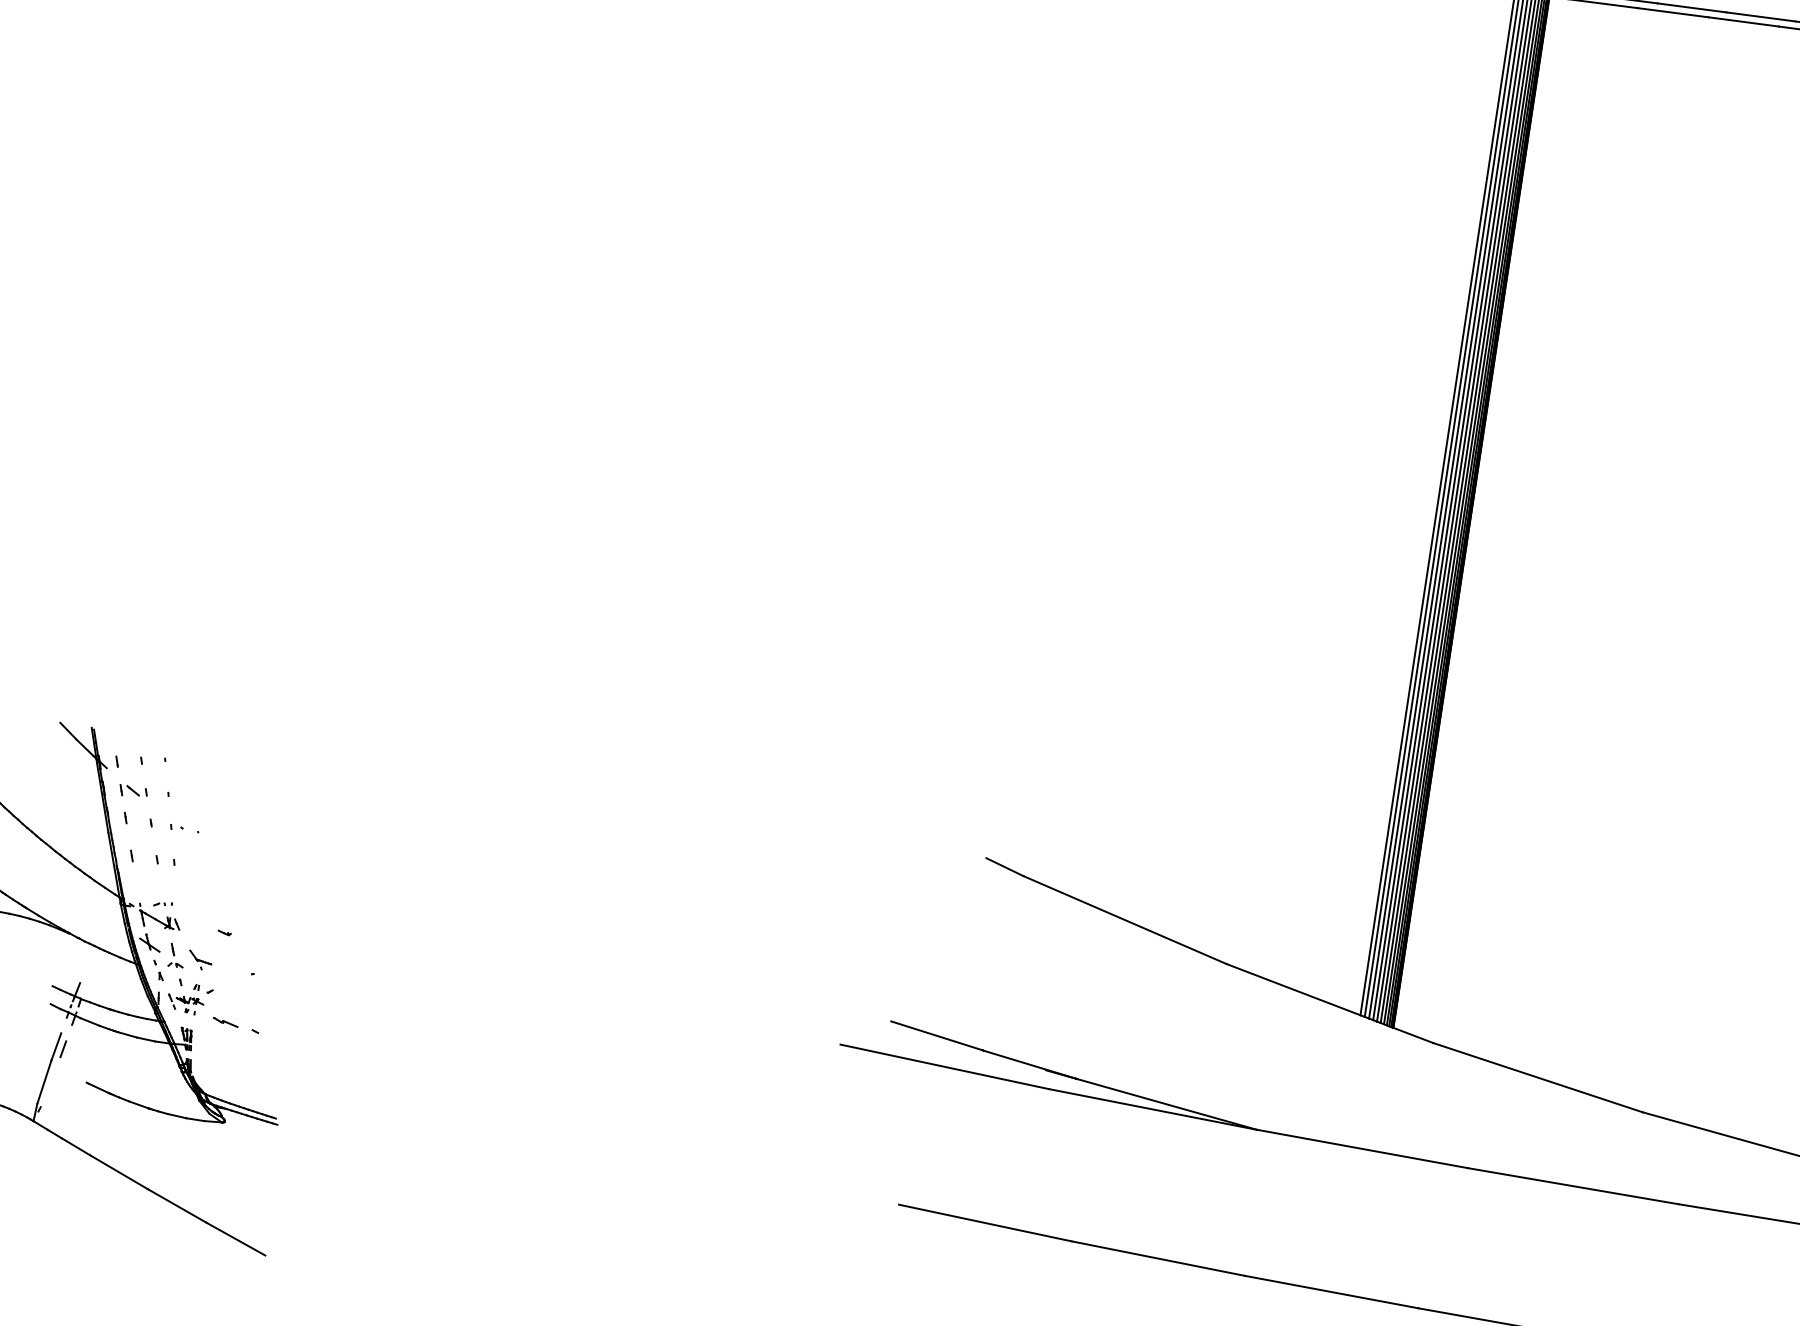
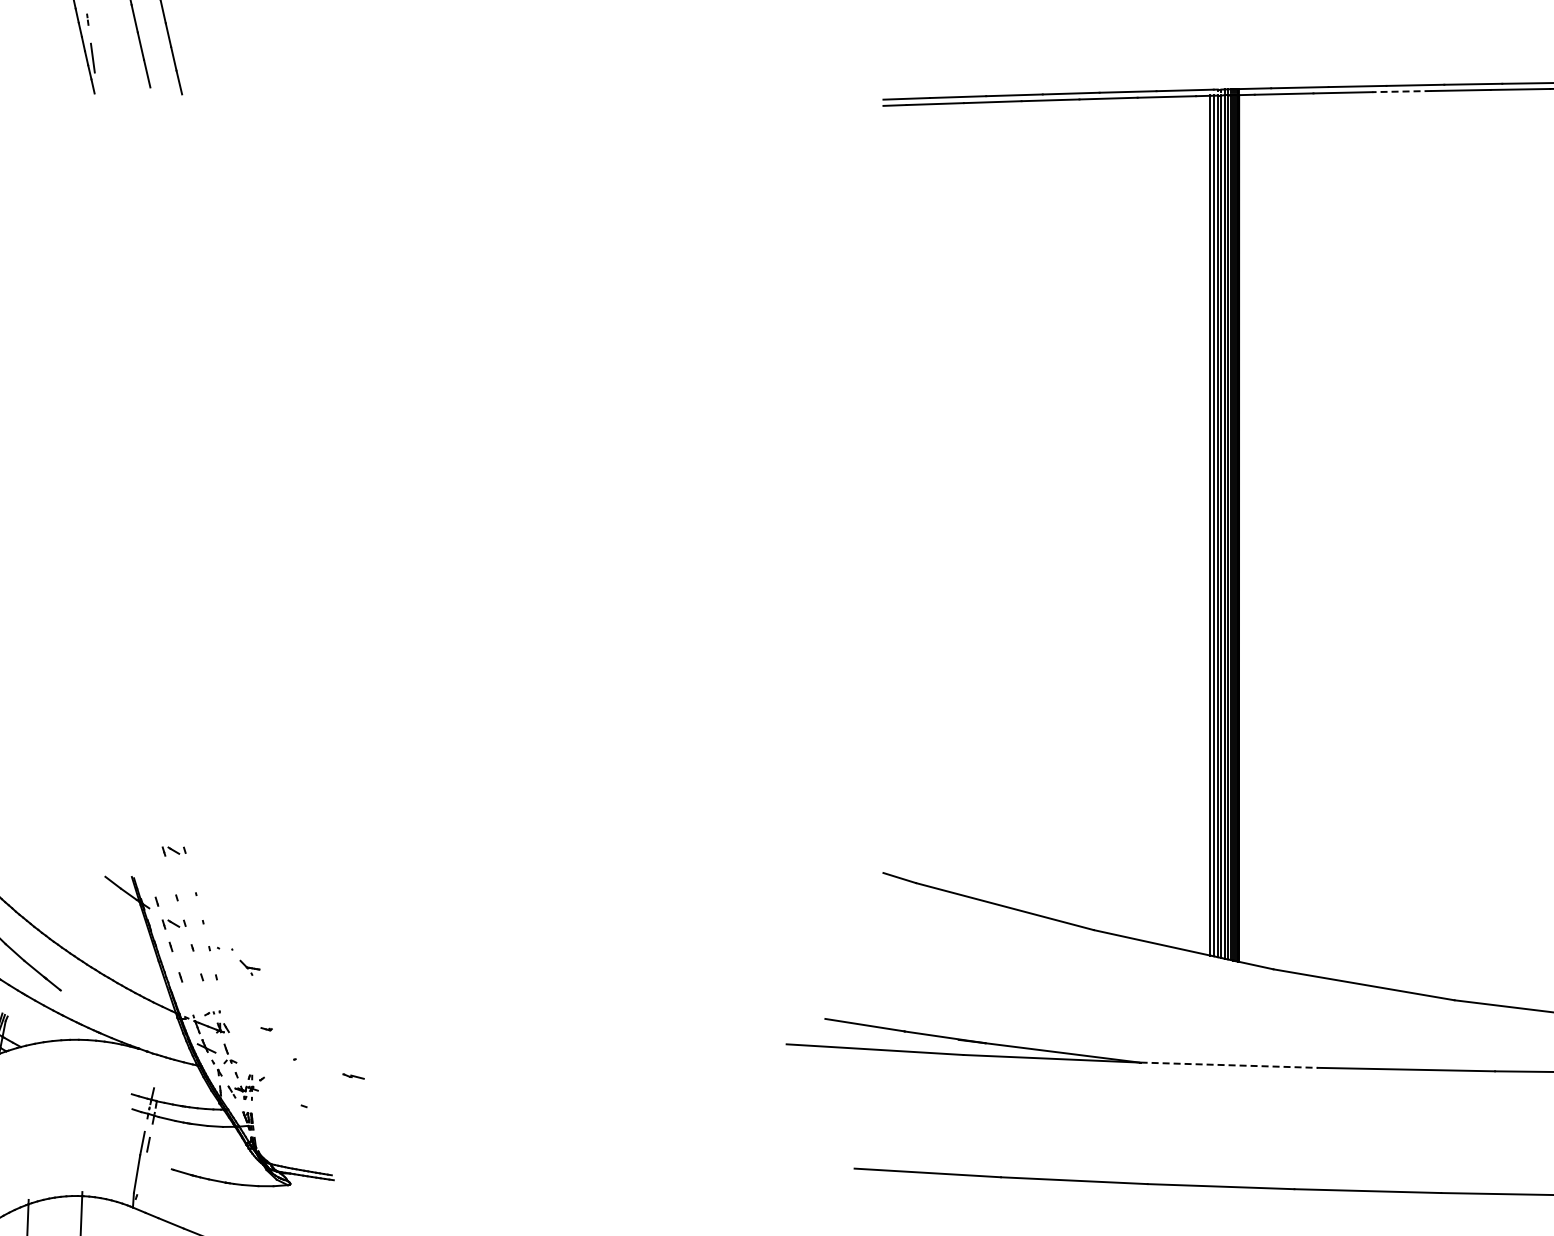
line: (1743, 21) -> (1401, 91), solid -> dashed
part: (145, 704) -> (173, 851), added
part: (199, 960) -> (249, 967), moved
line: (225, 1022) -> (353, 1076), moved
line: (1363, 1149) -> (1229, 1065), solid -> dashed

